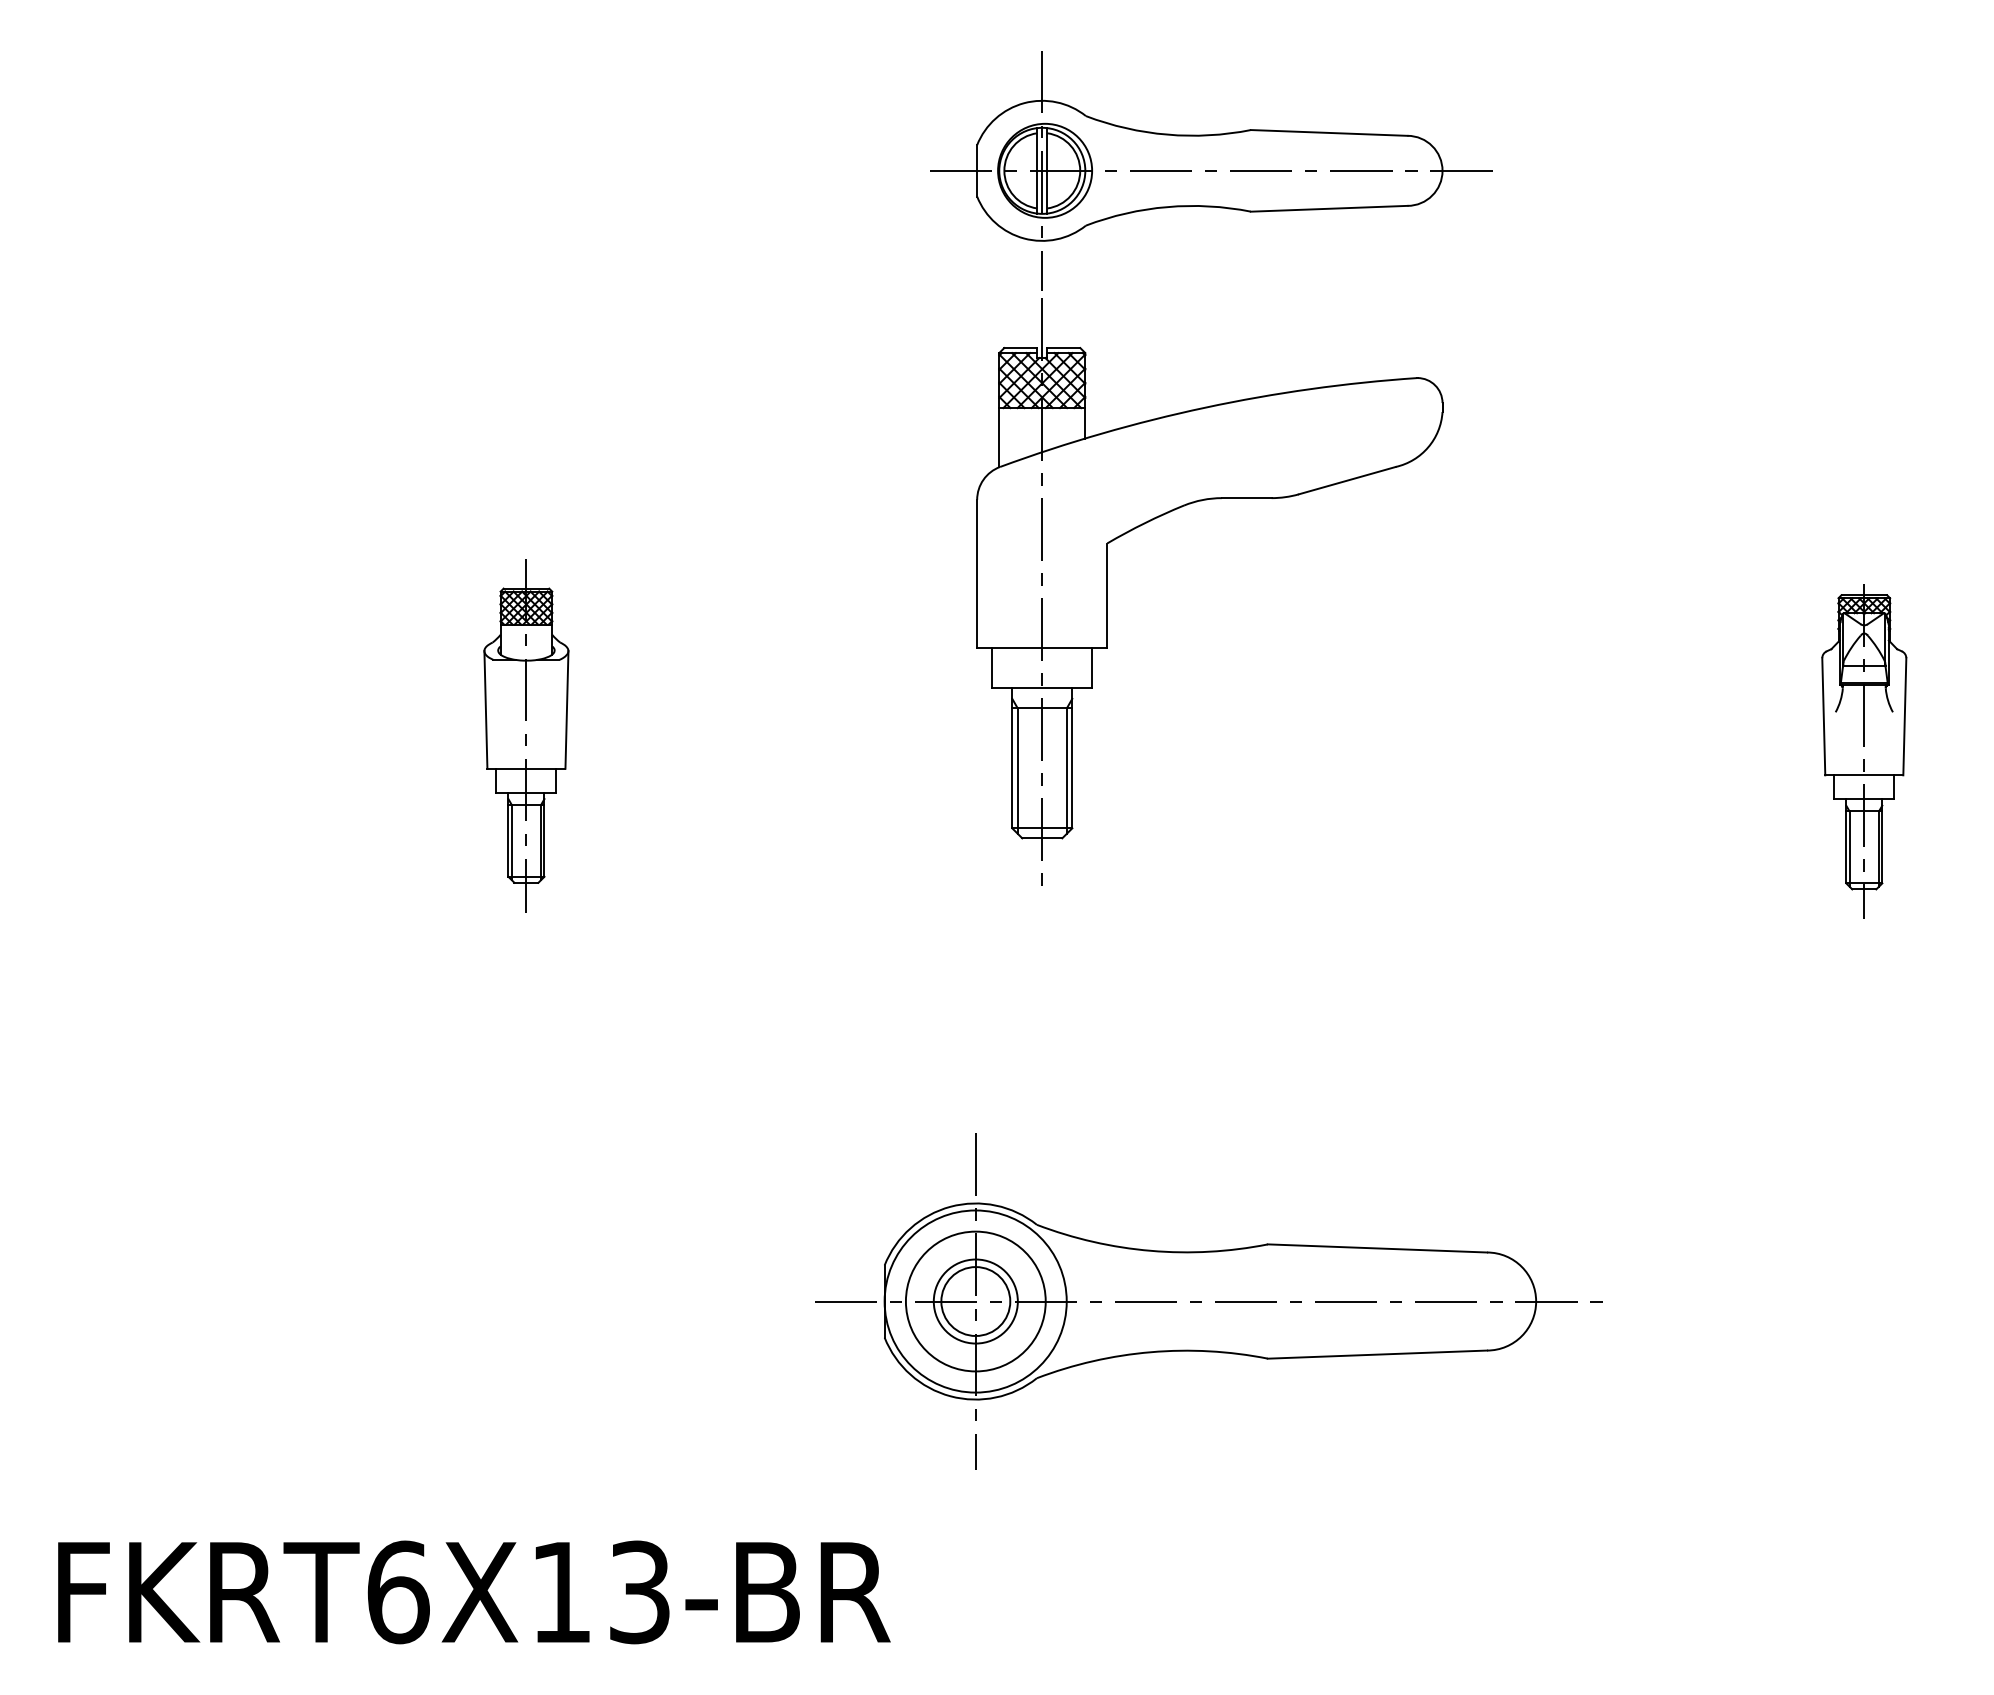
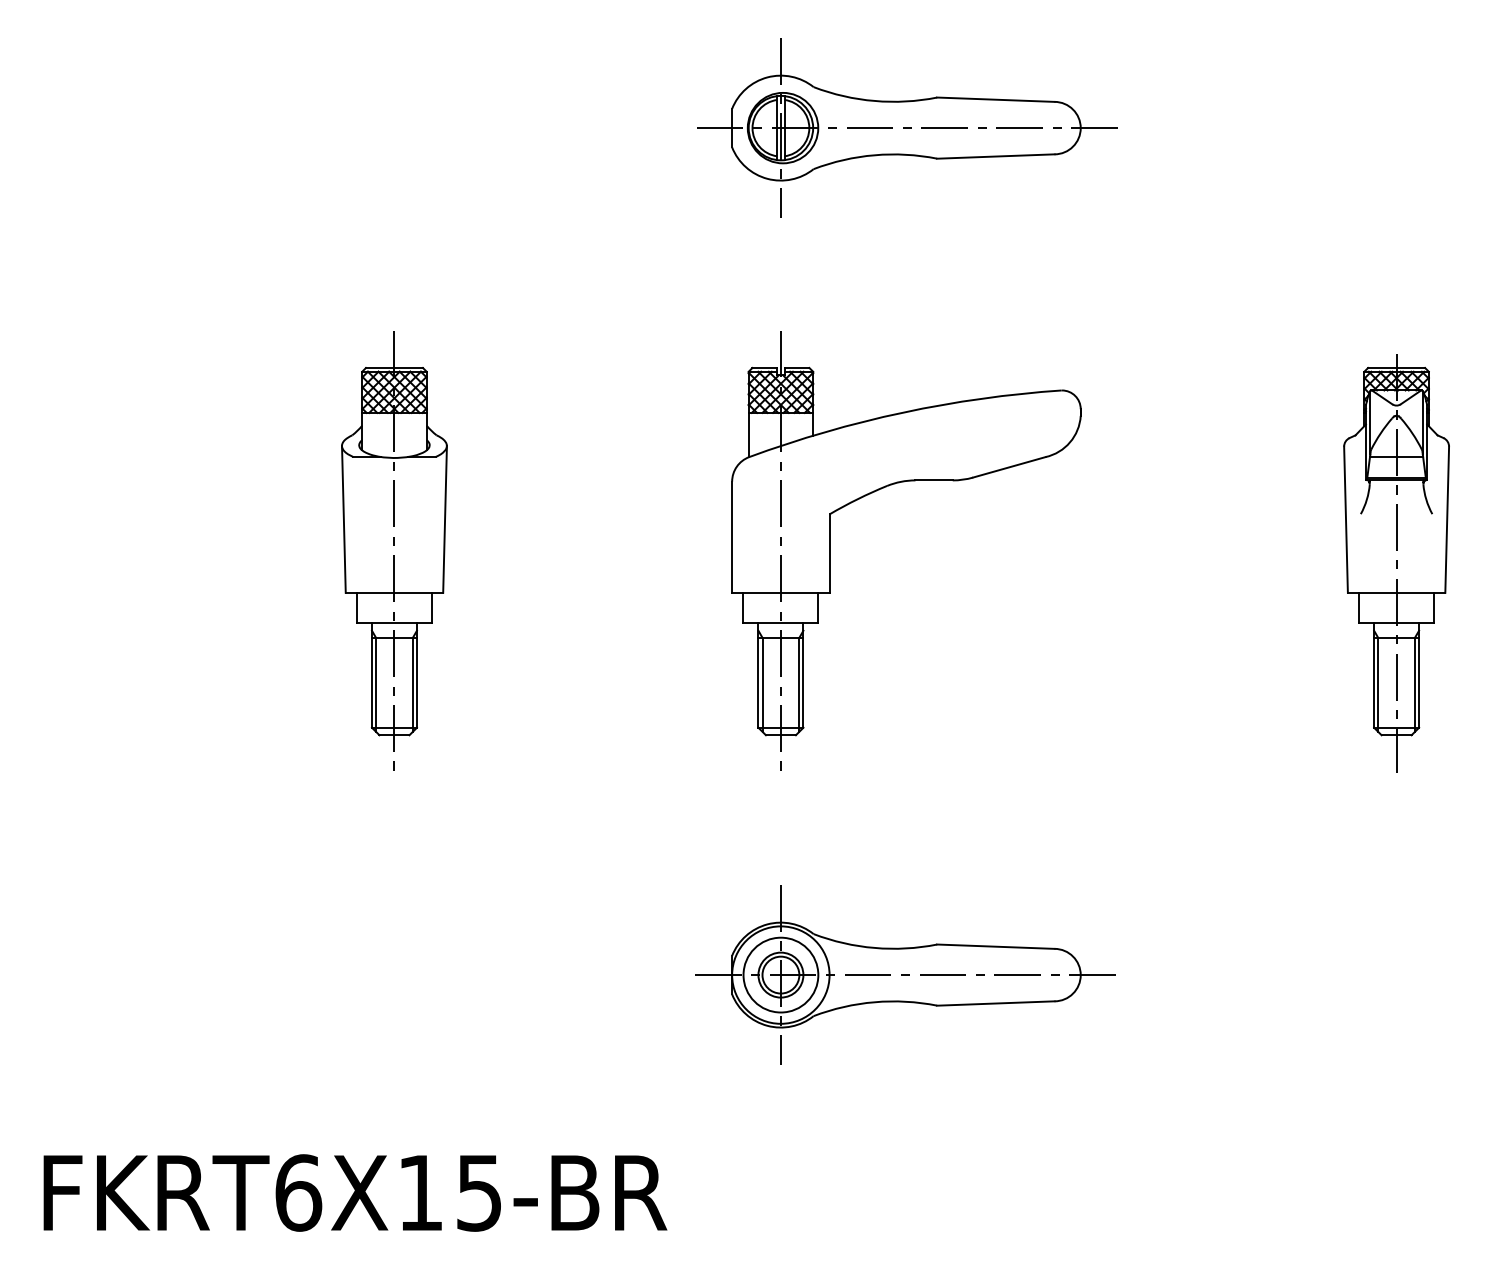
part: (1175, 510) -> (880, 489), moved
part: (526, 734) -> (394, 550), size x1.67
part: (1864, 751) -> (1396, 563), size x1.67
part: (1208, 1301) -> (905, 975), size x0.71
text: (639, 1591) -> (479, 1192), FKRT6X13-BR -> FKRT6X15-BR

